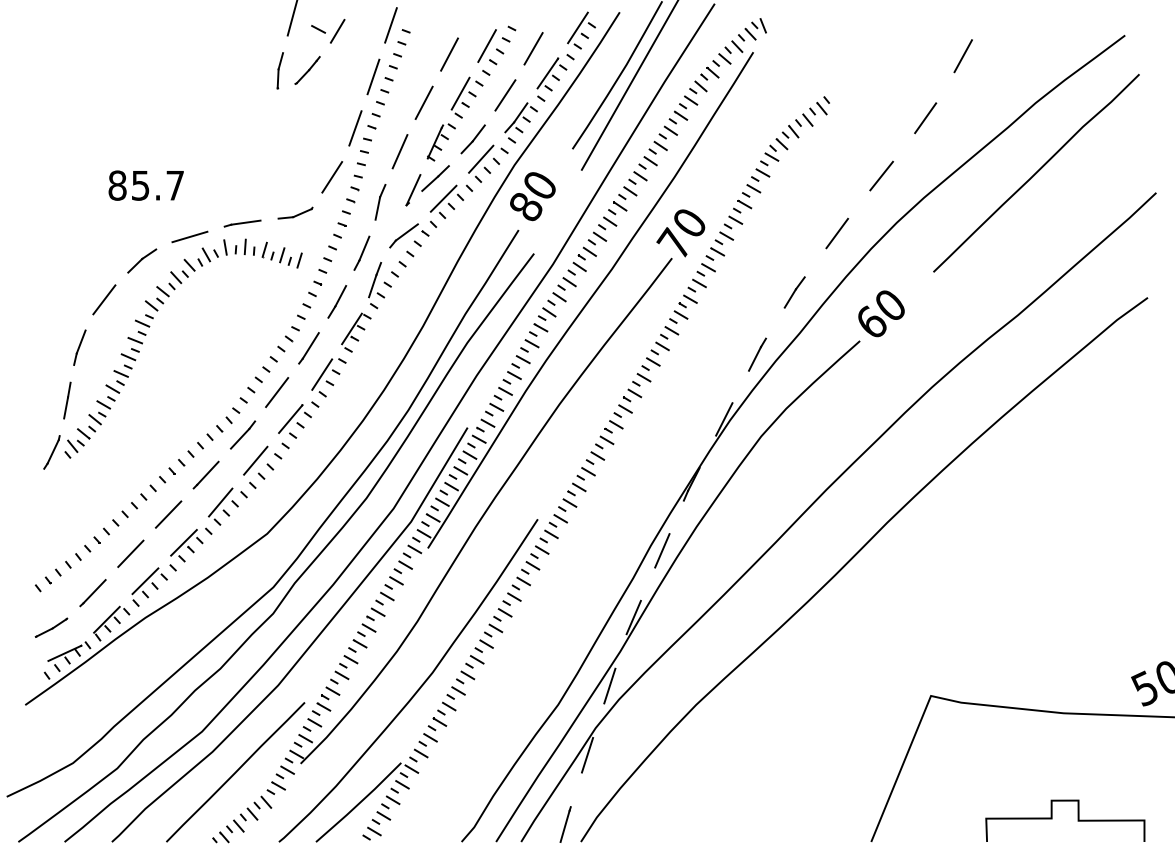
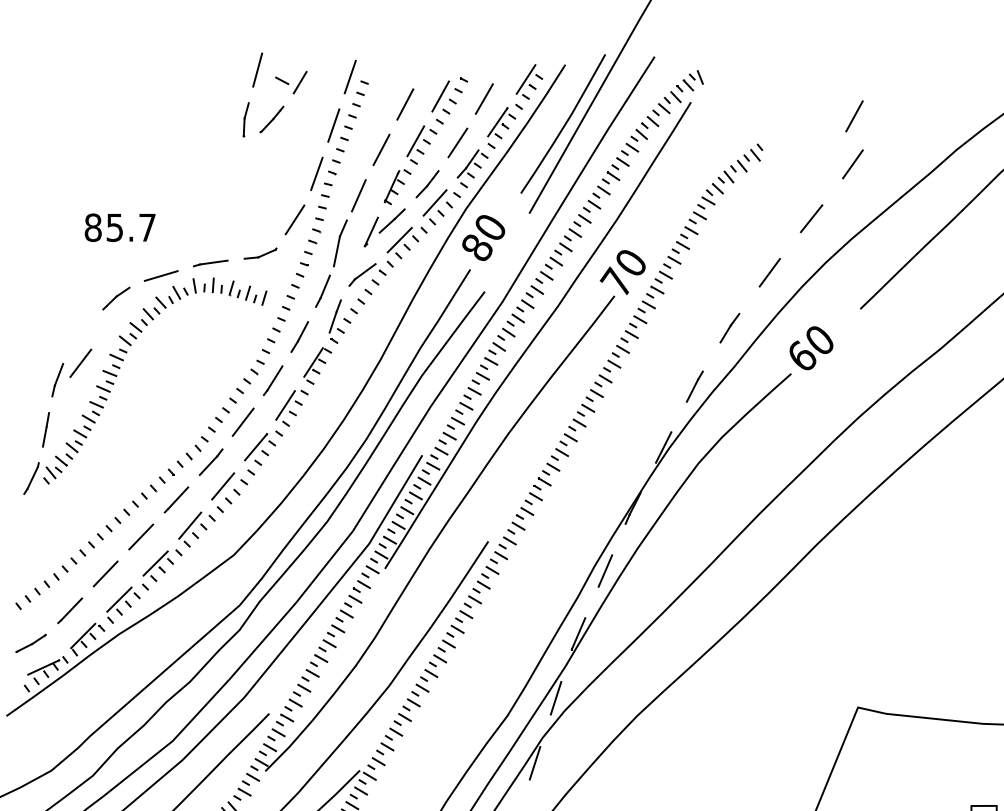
line: (962, 56) -> (853, 116), moved
part: (380, 202) -> (340, 243), size x1.4
line: (104, 299) -> (80, 362), moved

